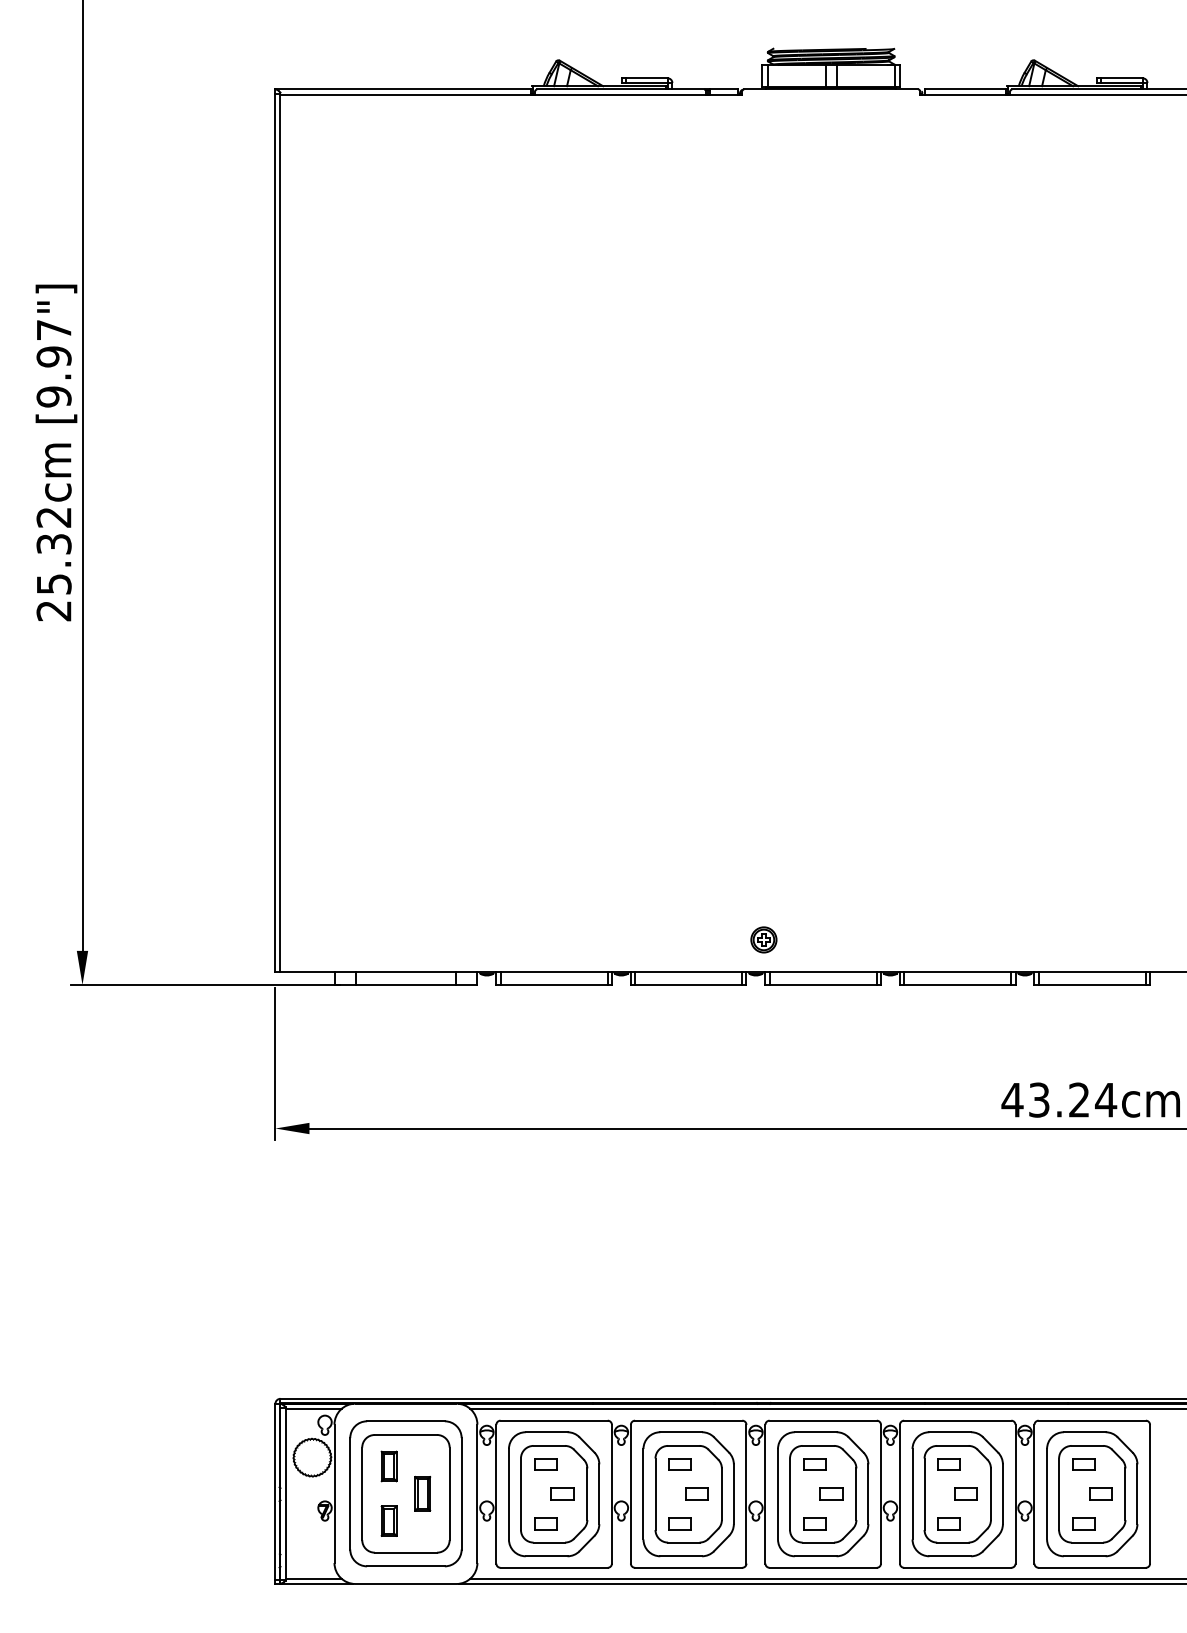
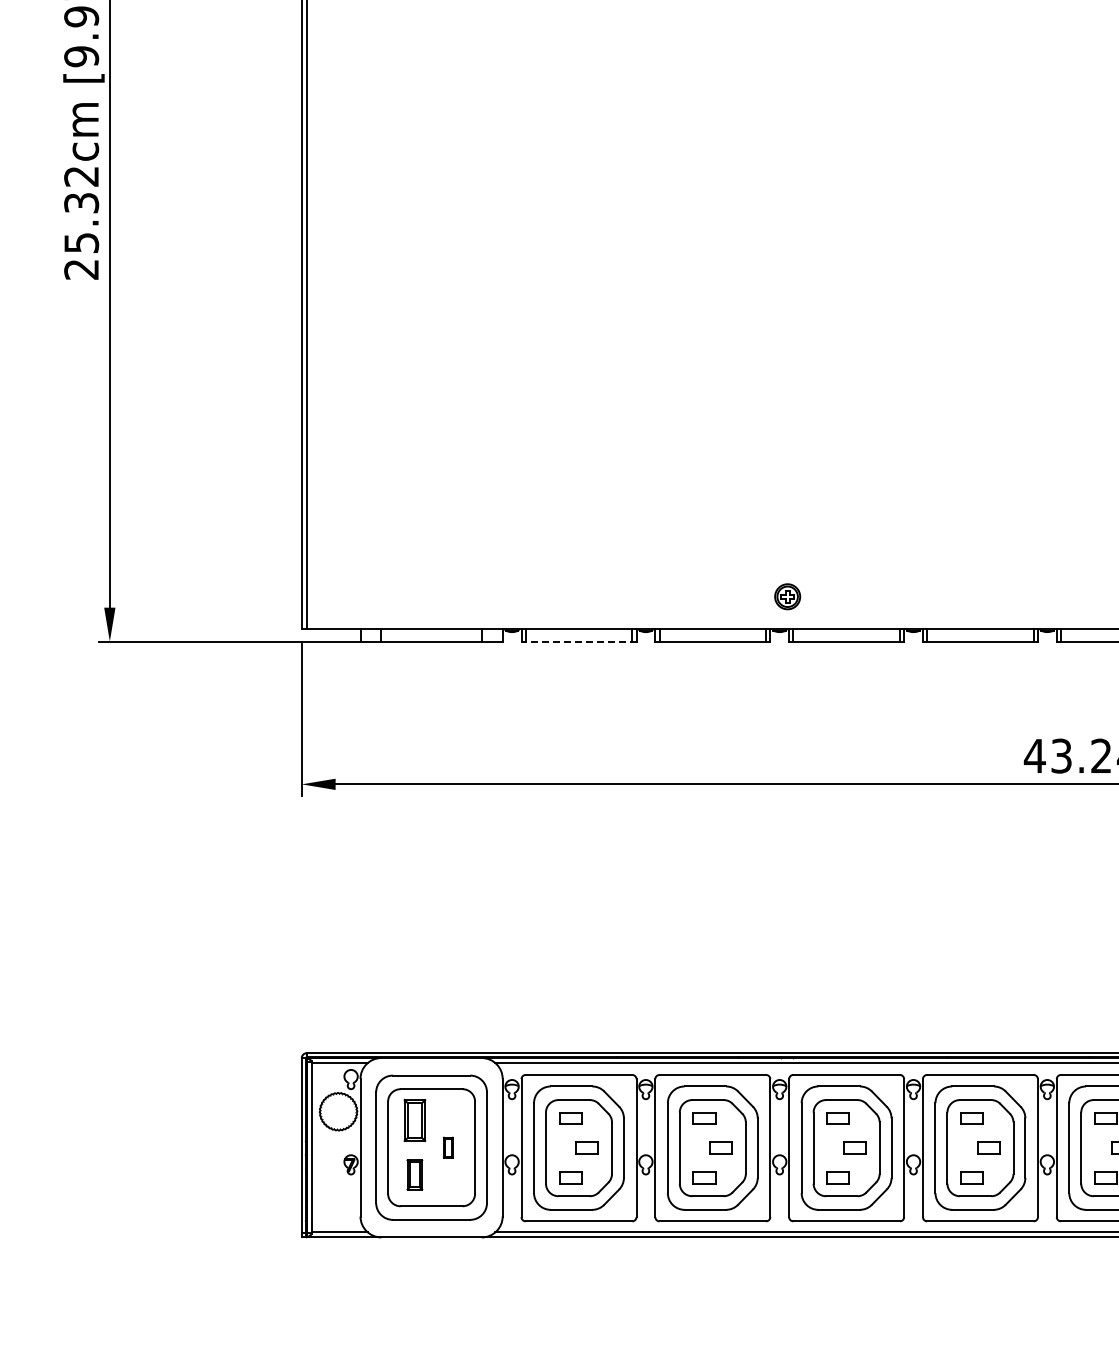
line: (554, 984) -> (579, 641), solid -> dashed
part: (388, 1466) -> (414, 1120), size x1.4
part: (422, 1493) -> (448, 1147), size x0.6

